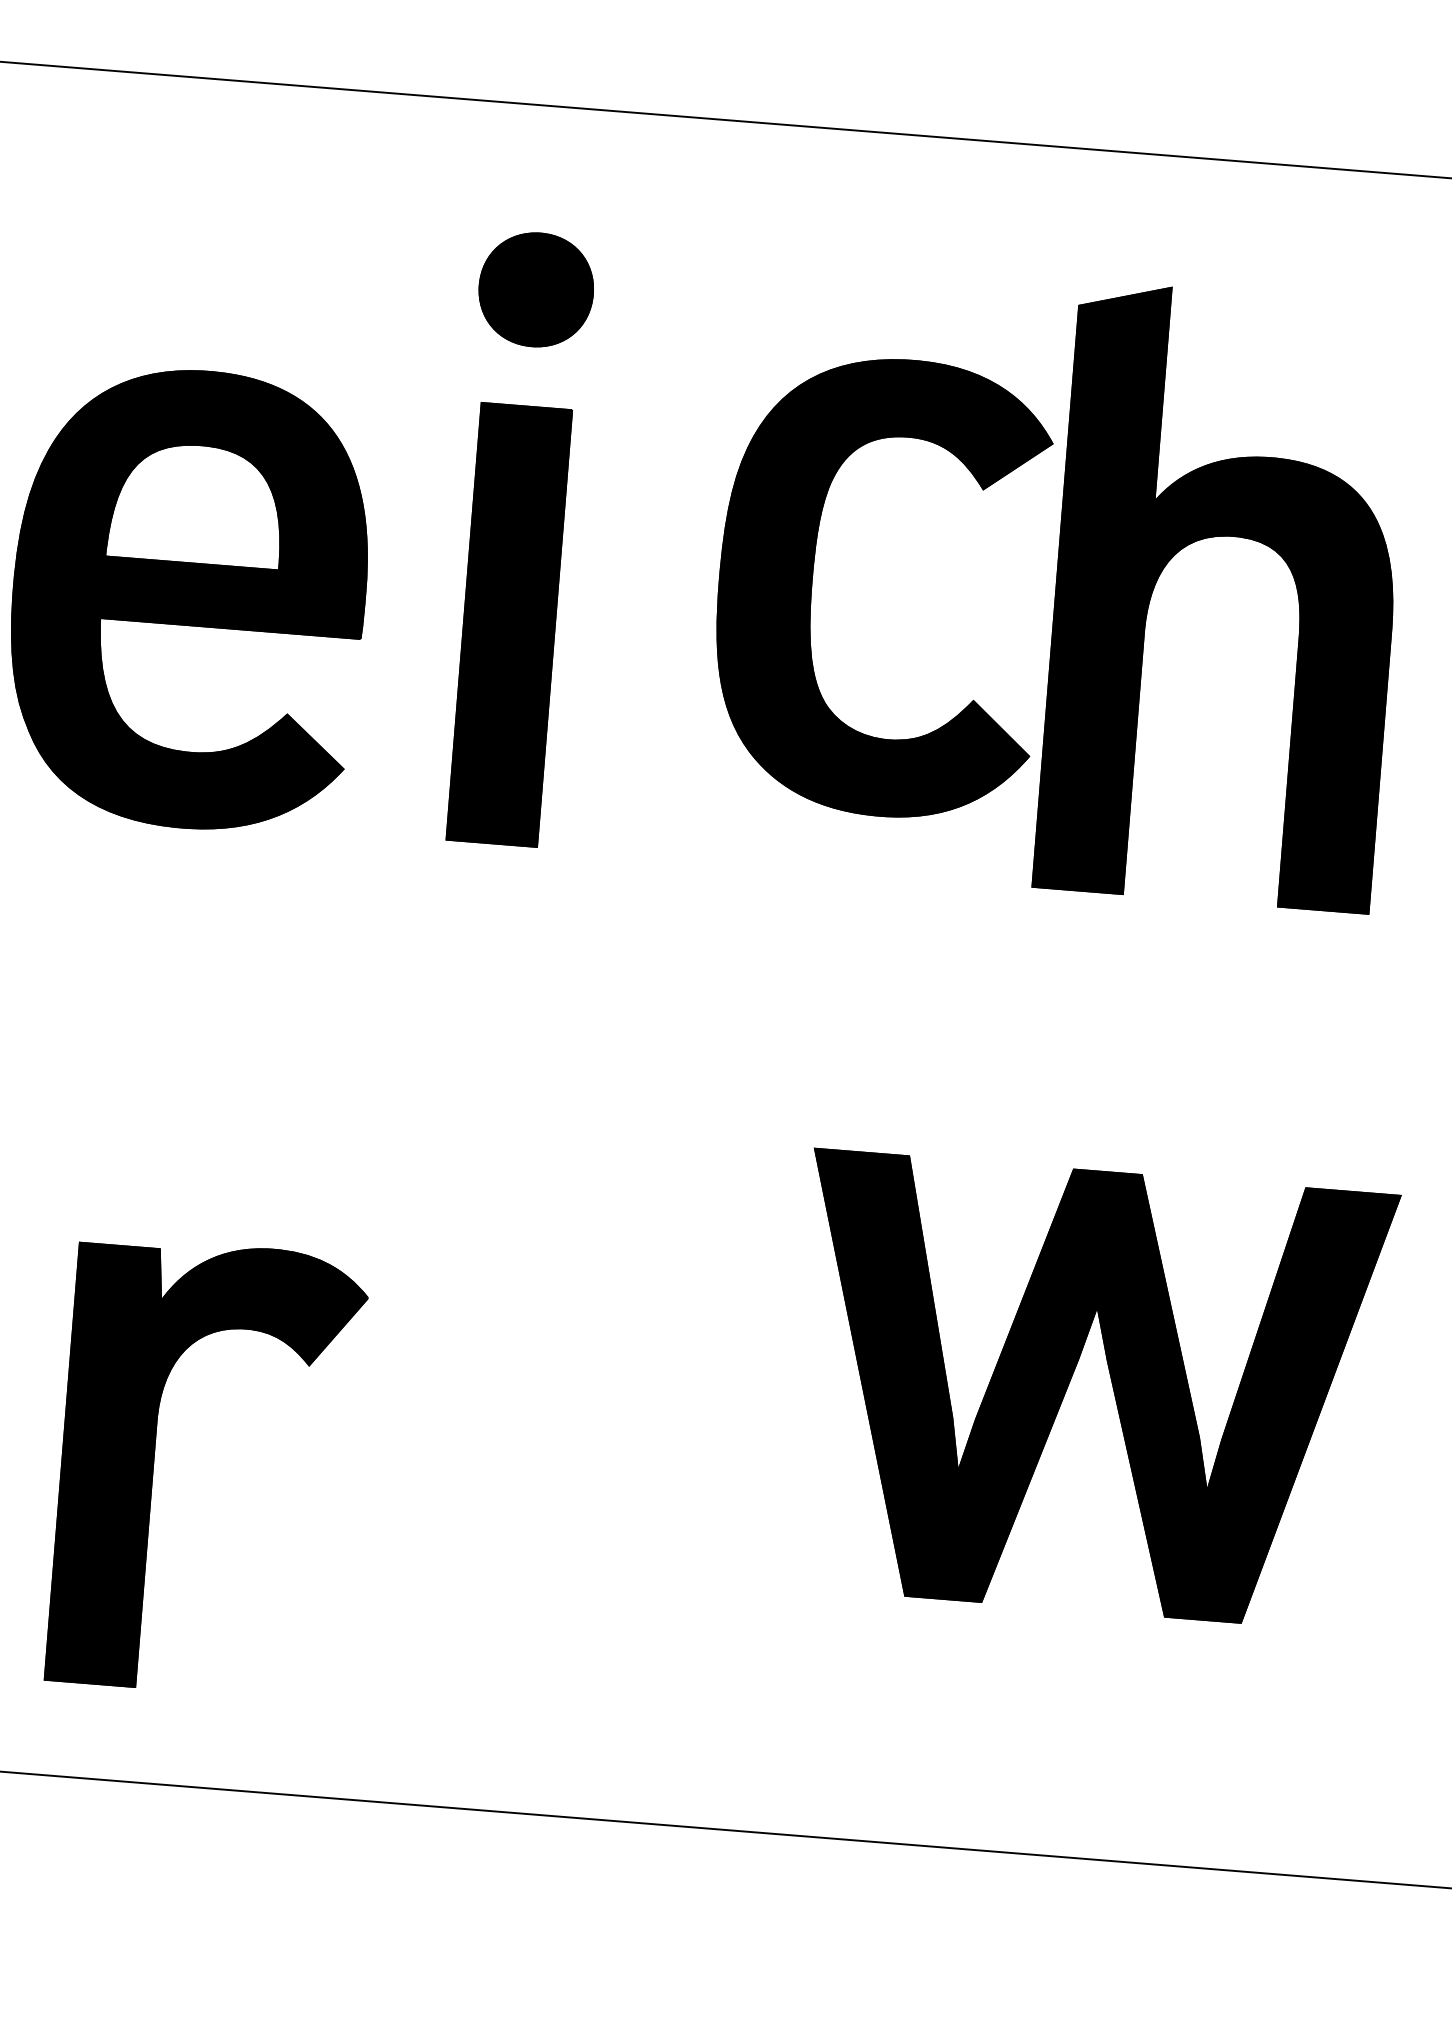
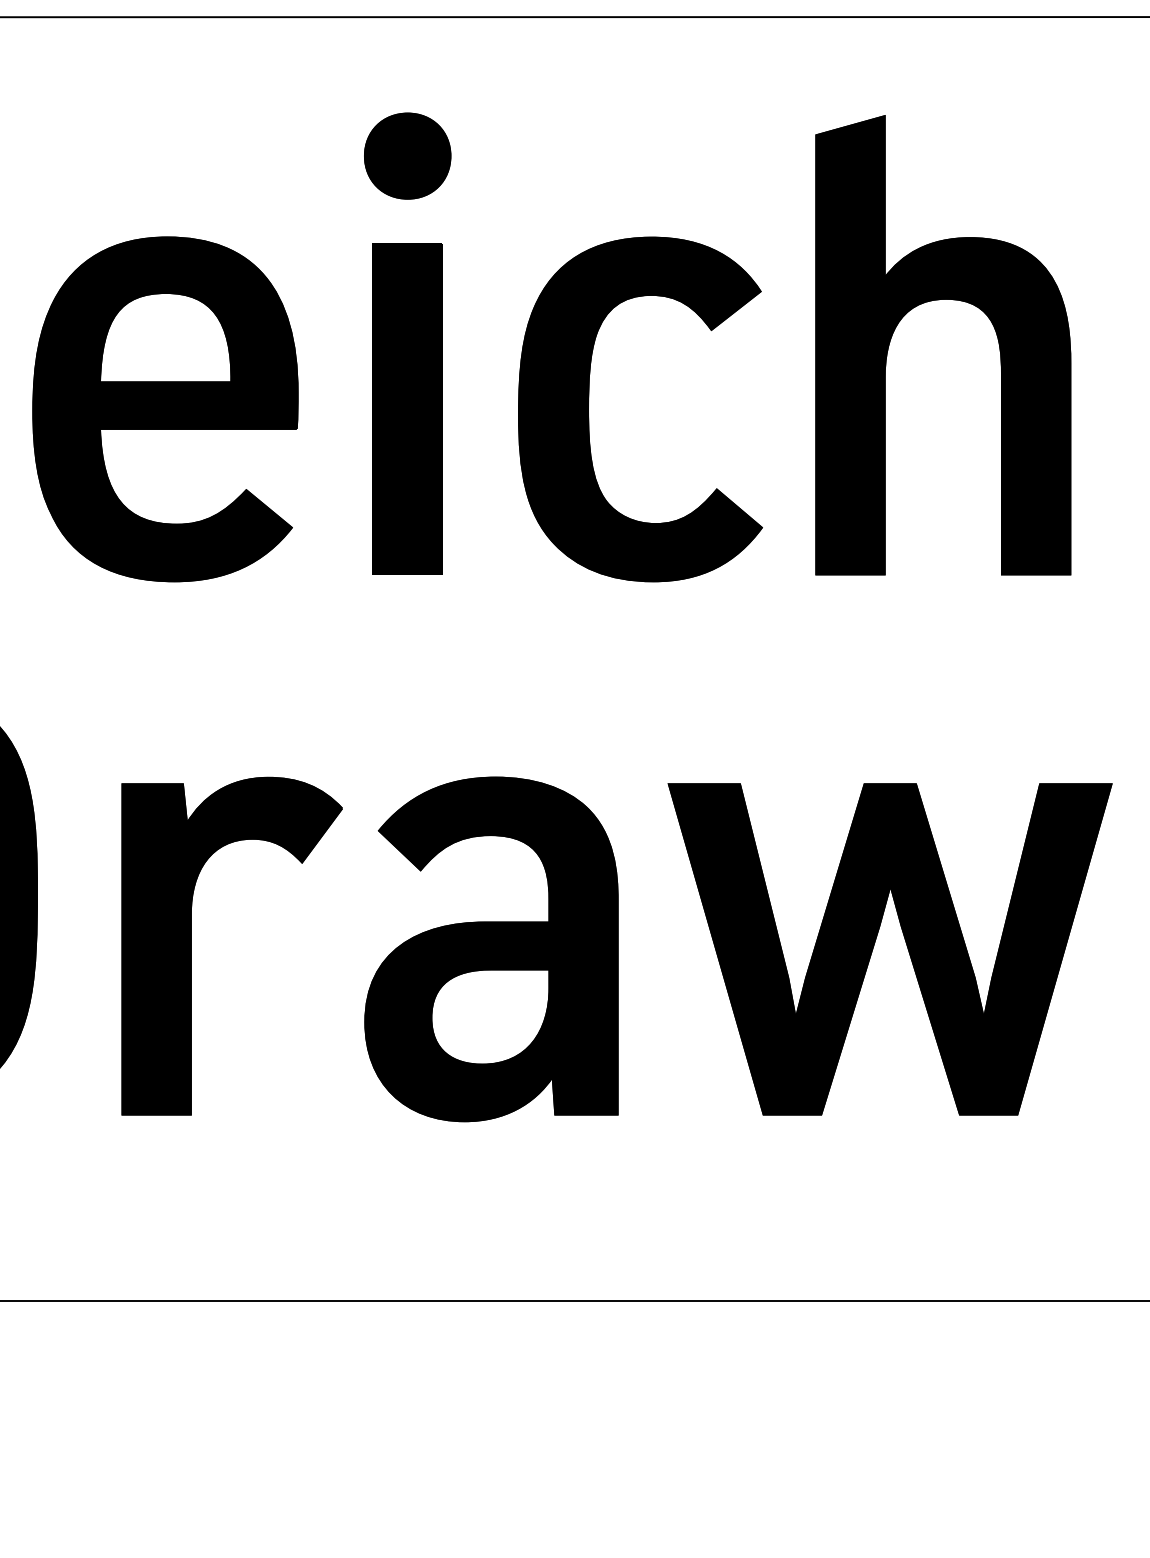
part: (812, 592) -> (589, 417), moved
part: (562, 1348) -> (491, 949), added
part: (154, 1463) -> (191, 945), moved

